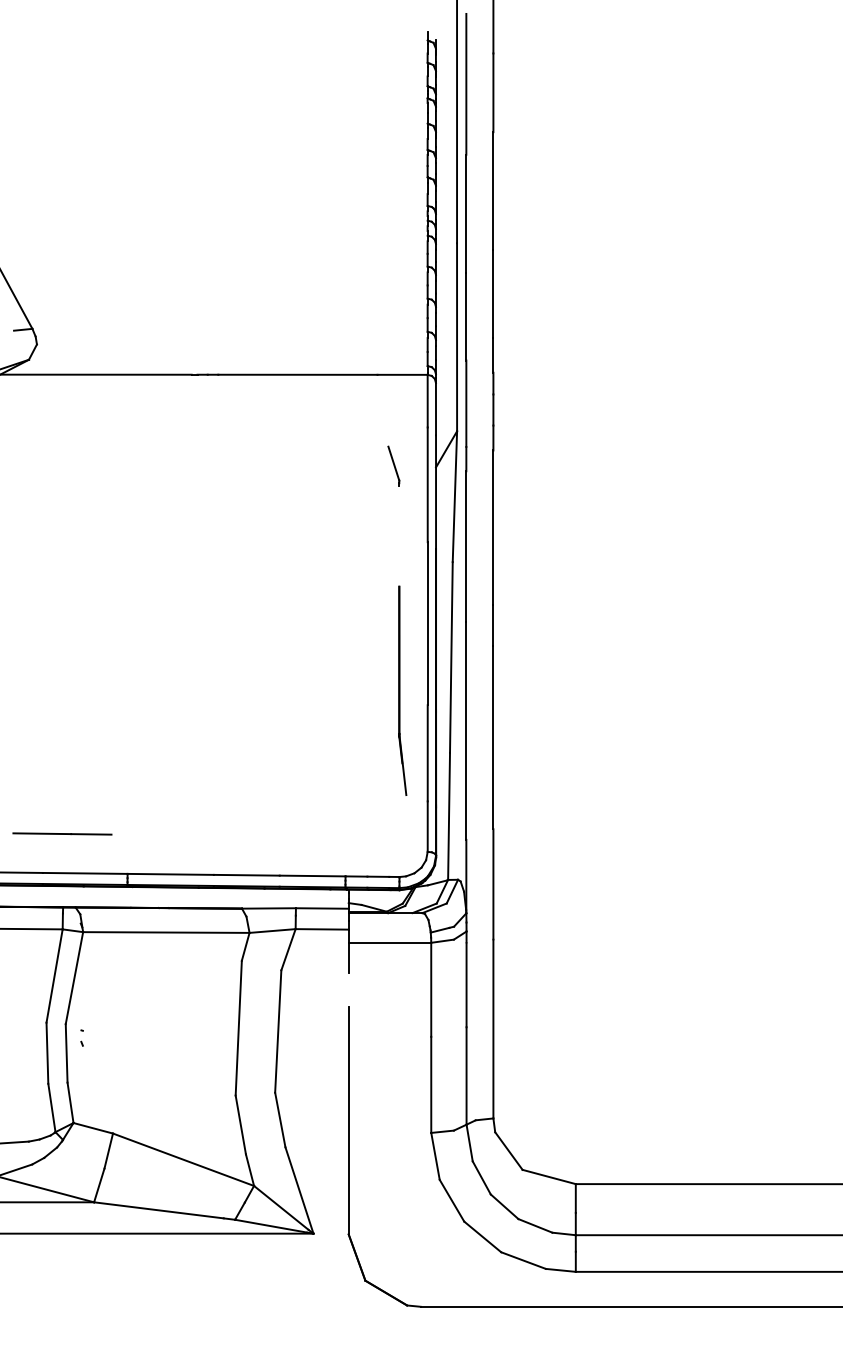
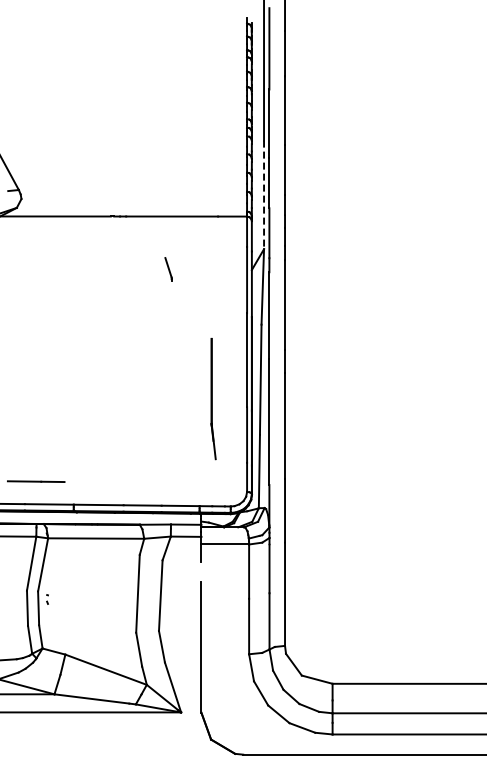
line: (457, 338) -> (264, 195), solid -> dashed
line: (393, 466) -> (168, 269), moved
part: (402, 689) -> (213, 398), moved

